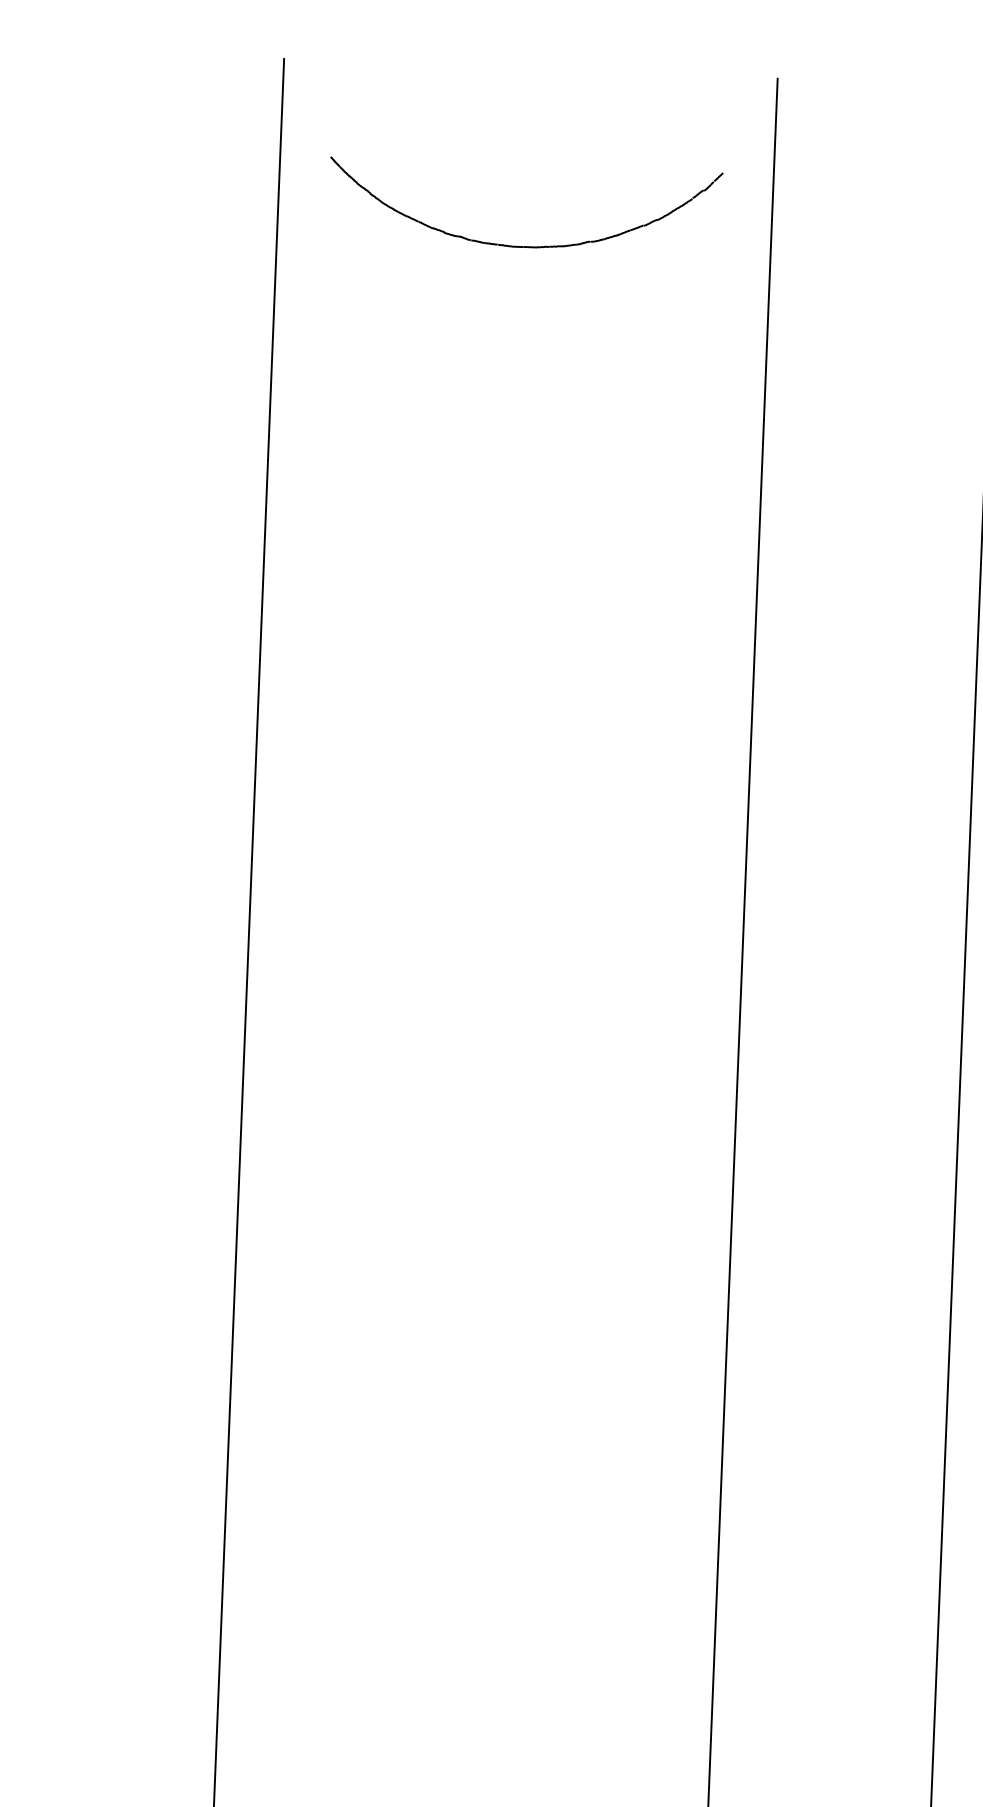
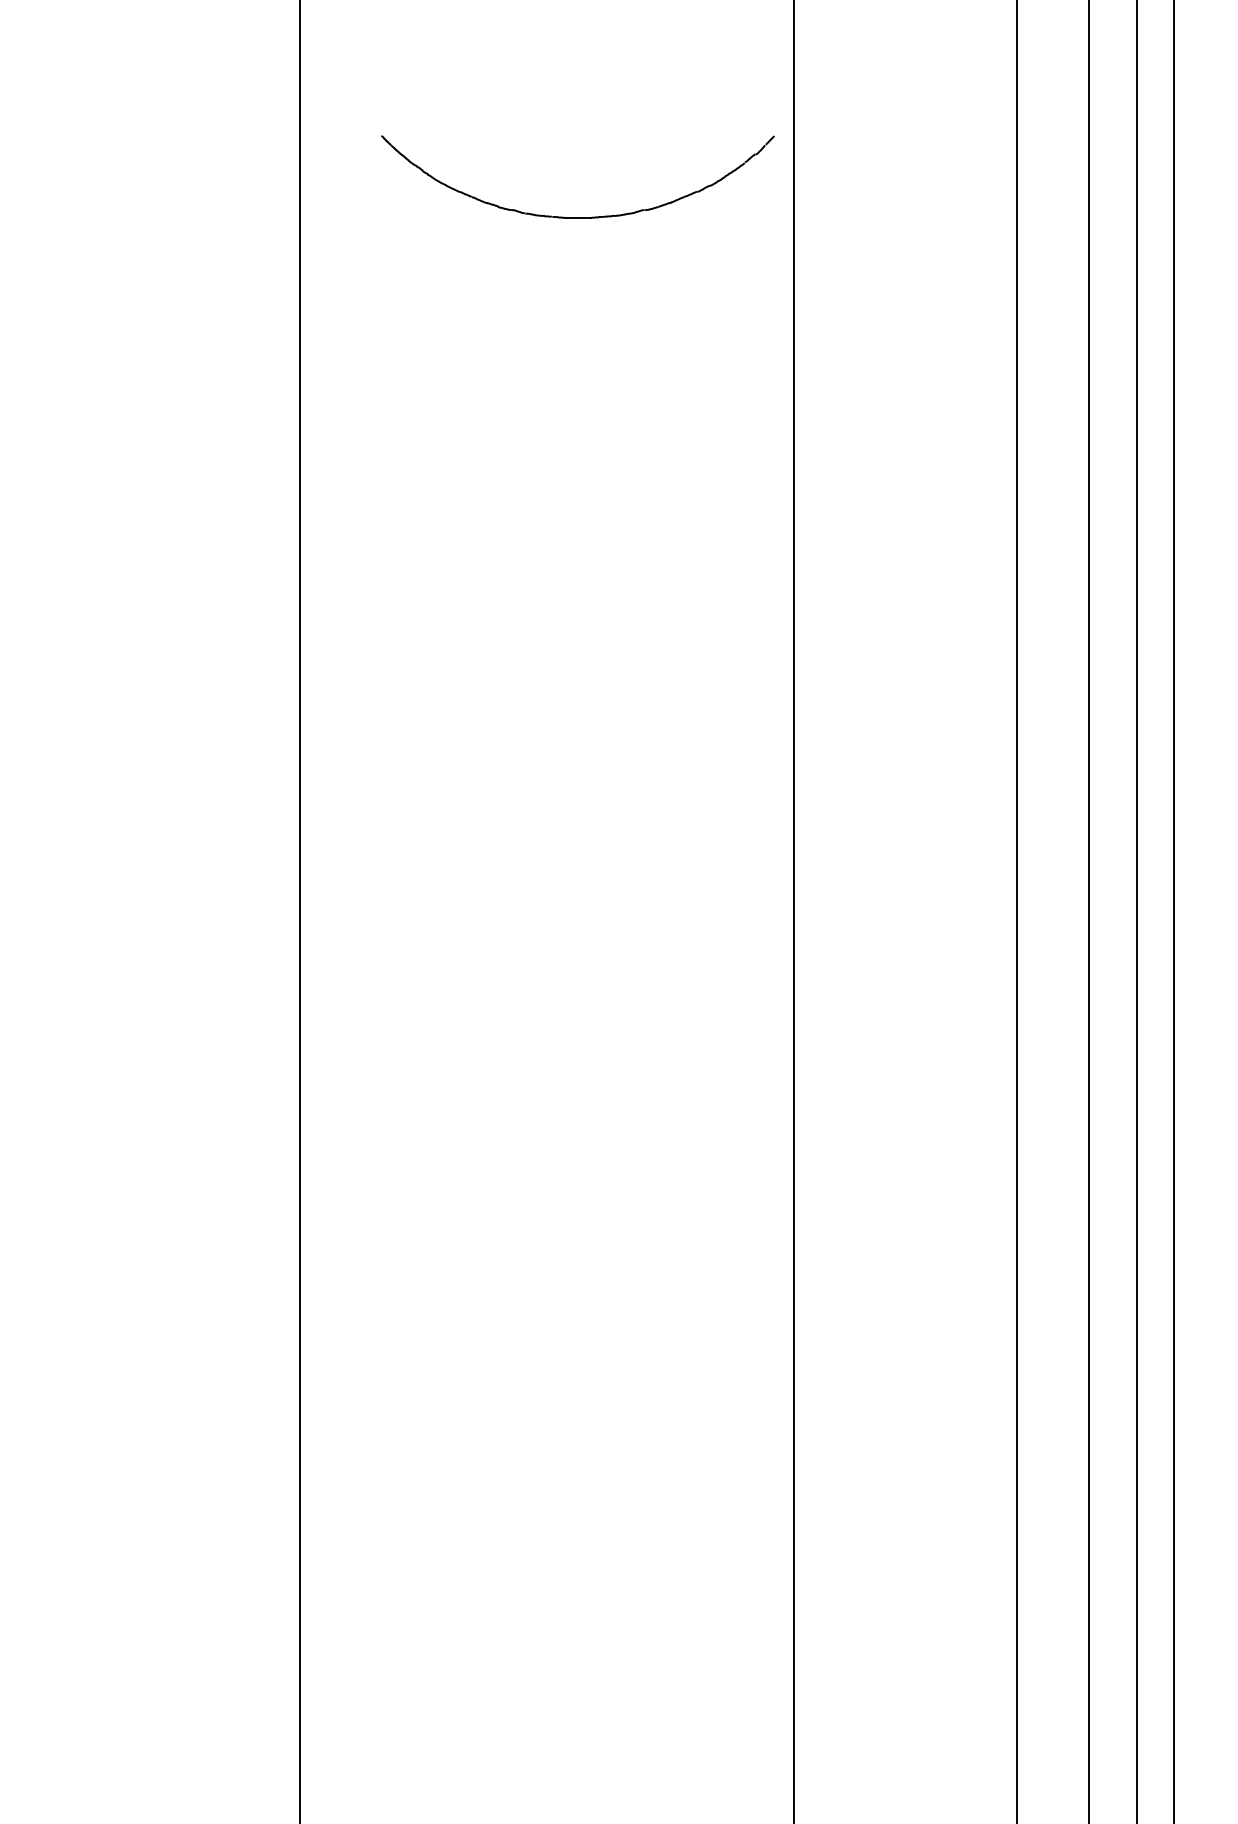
part: (523, 246) -> (577, 217), moved

